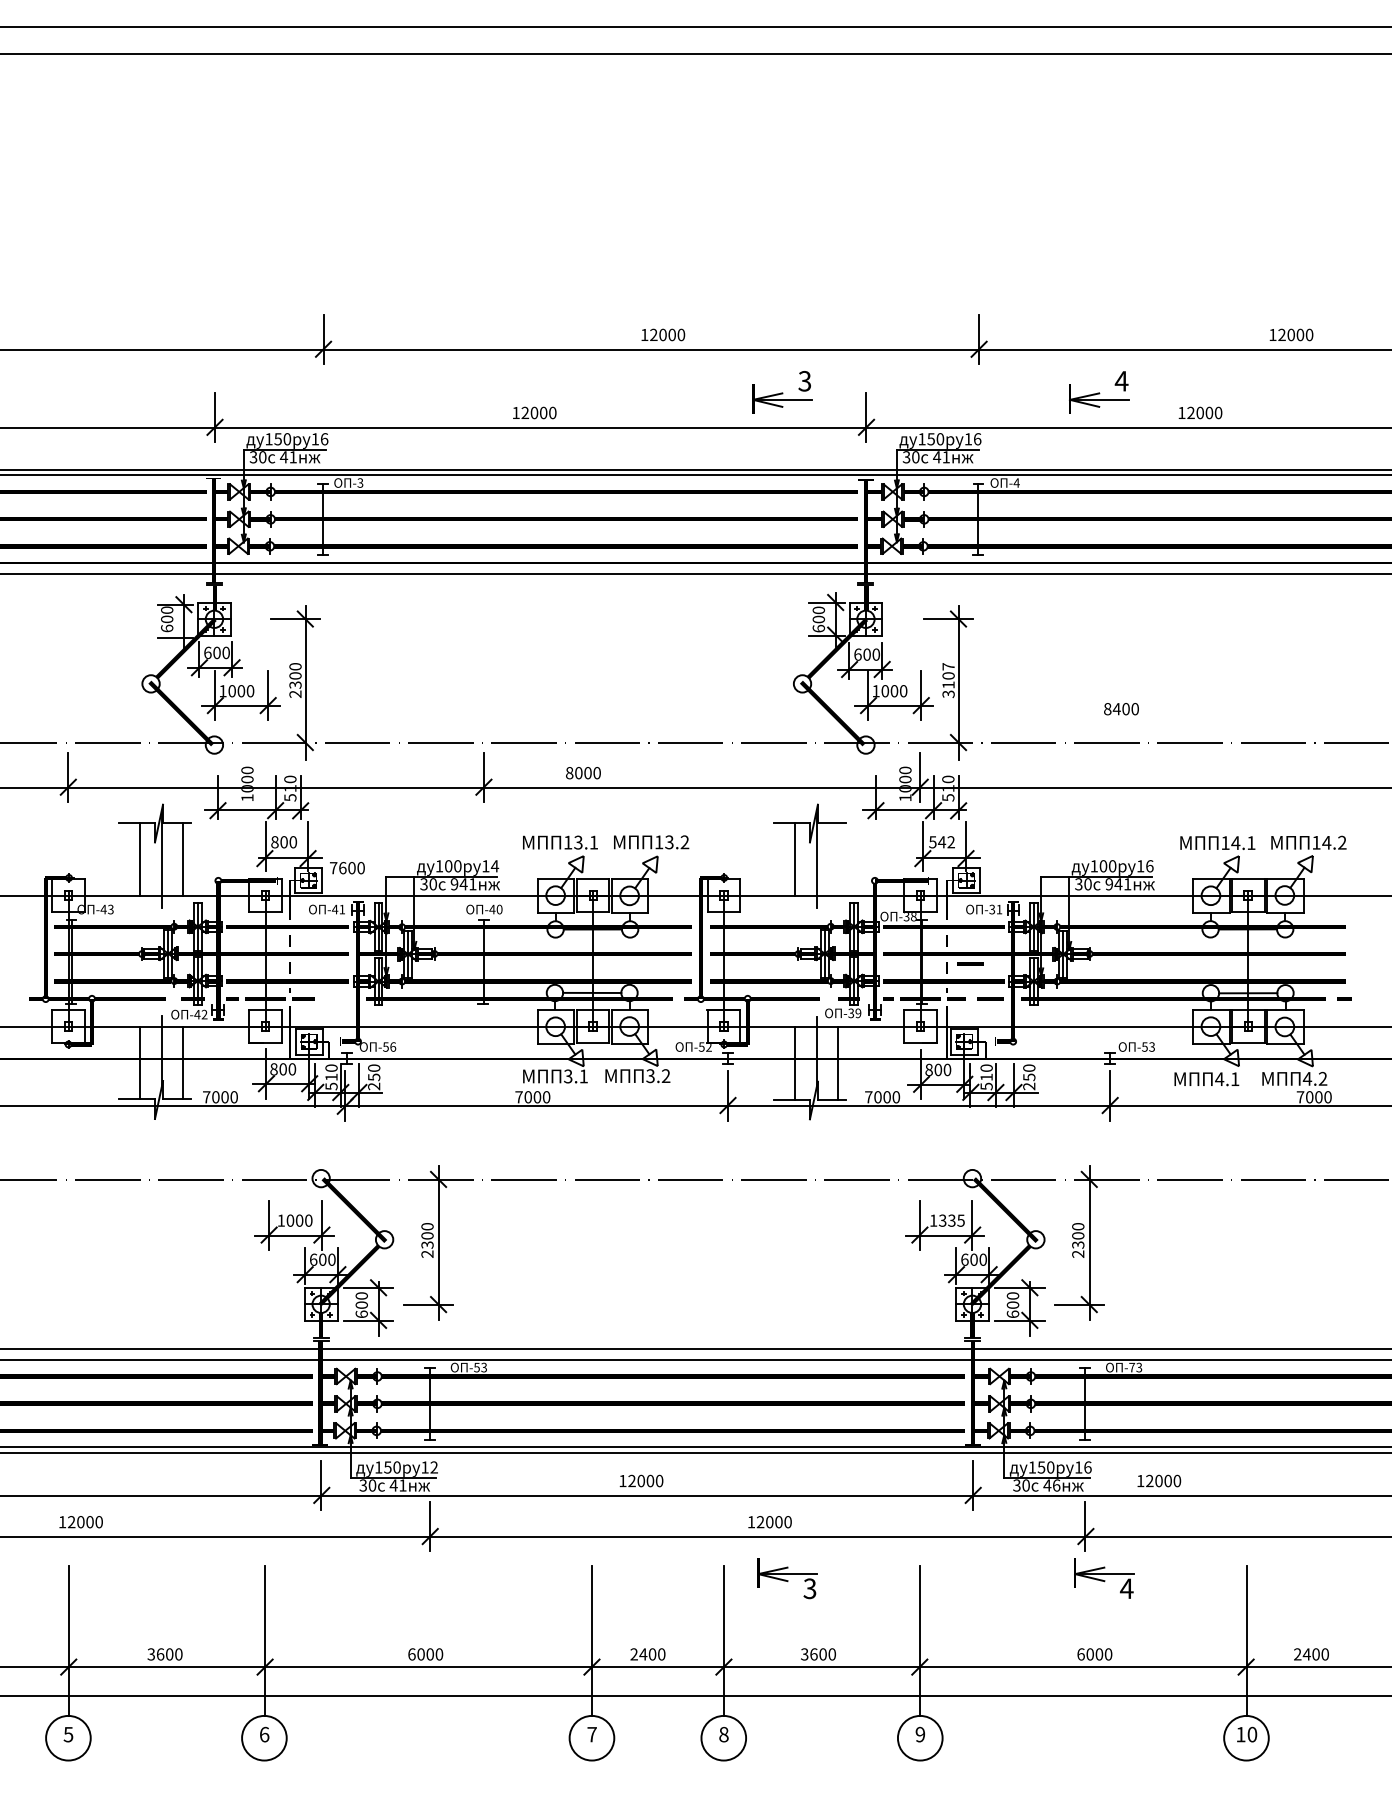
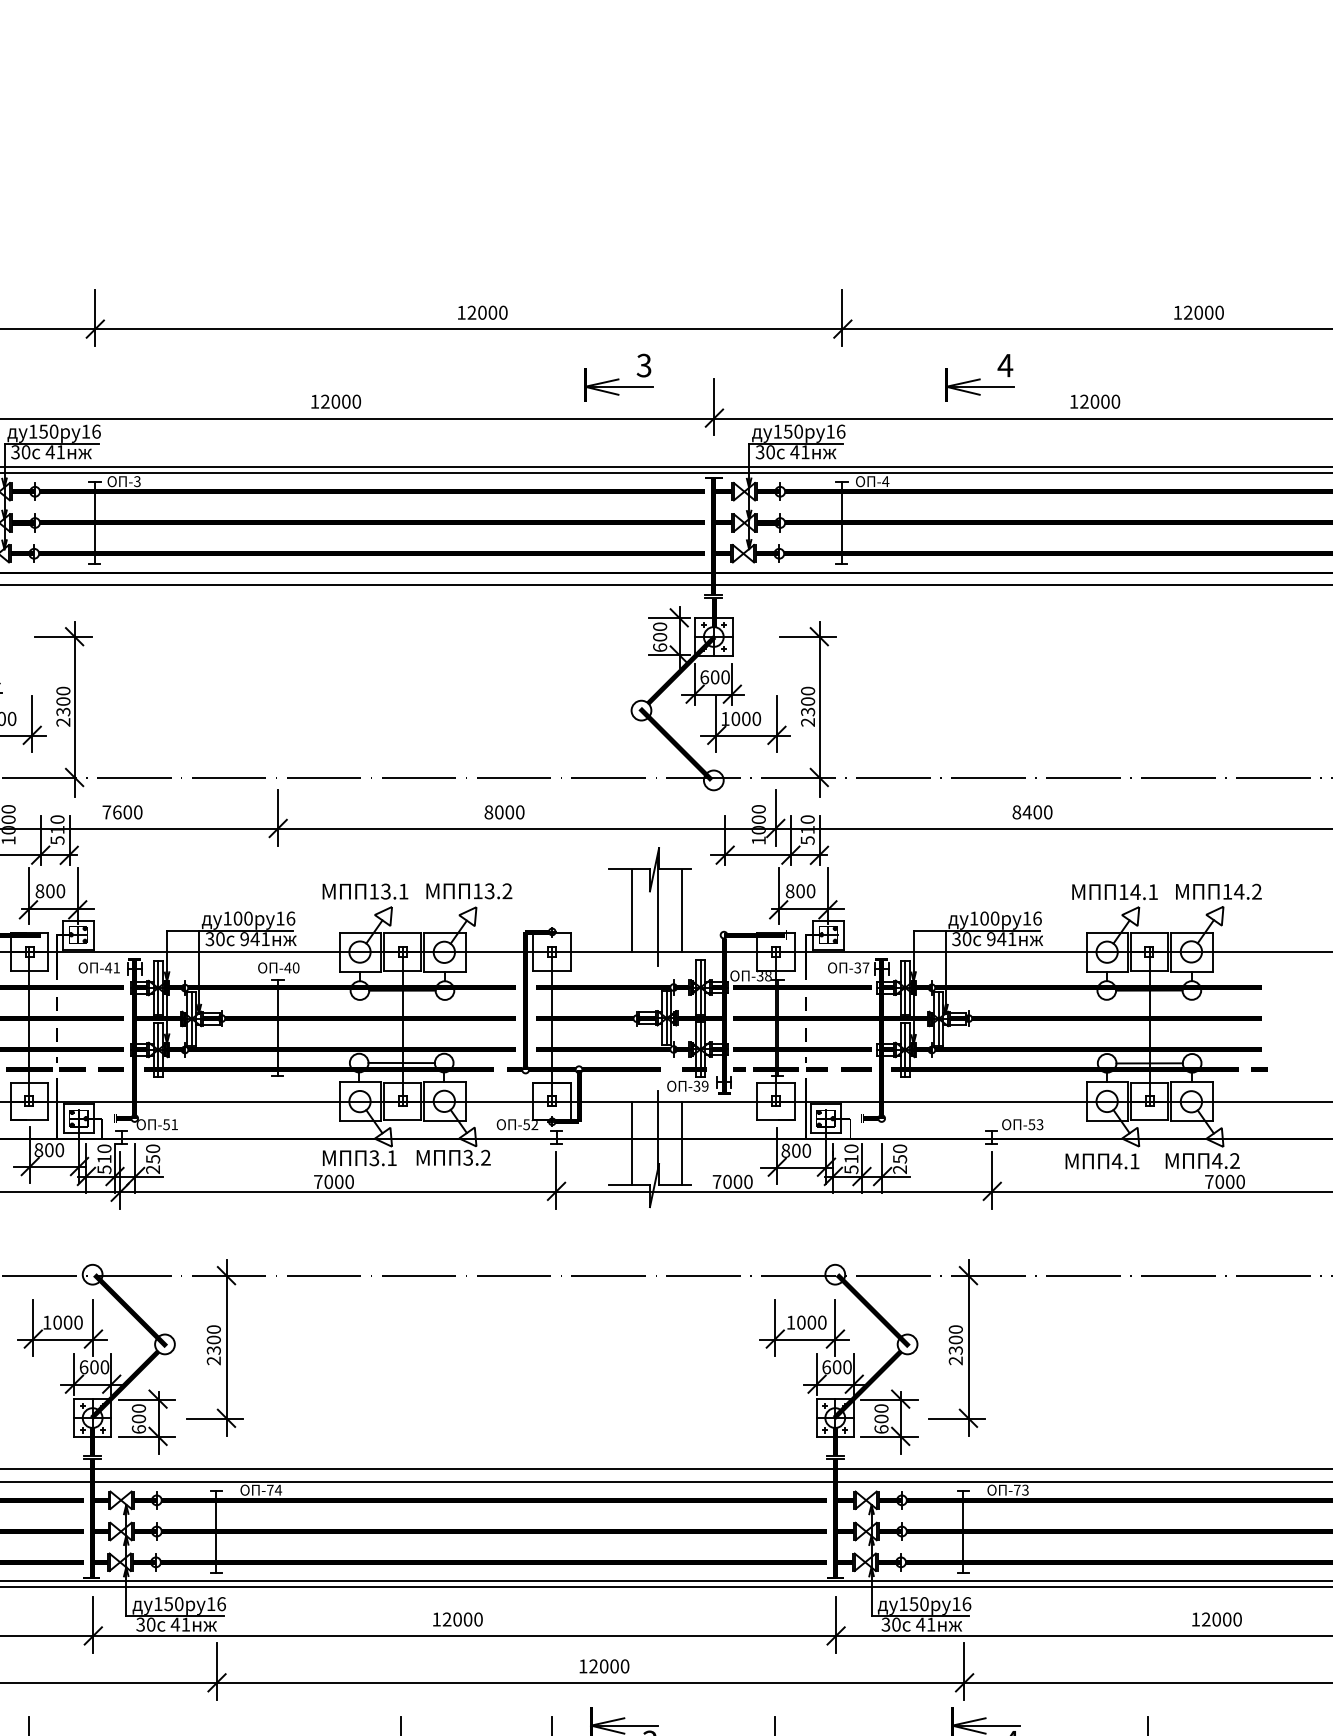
text: (948, 680) -> (807, 706), 3107 -> 2300
text: (1121, 709) -> (1032, 812), moved
text: (583, 773) -> (504, 812), moved
text: (941, 842) -> (799, 891), 542 -> 800
line: (838, 859) -> (682, 910), added
text: (494, 866) -> (290, 918), 14 -> 16
text: (347, 868) -> (122, 812), moved
text: (999, 909) -> (866, 967), -31 -> -37
line: (970, 963) -> (833, 1029), removed
line: (337, 998) -> (111, 1069), added
text: (393, 1046) -> (175, 1124), -56 -> -51
text: (951, 1220) -> (811, 1322), 1335 -> 1000
text: (480, 1367) -> (274, 1490), -53 -> -74
text: (434, 1467) -> (221, 1604), 12 -> 16
text: (1159, 1480) -> (1217, 1618), moved
text: (1056, 1485) -> (931, 1624), 46 -> 41

